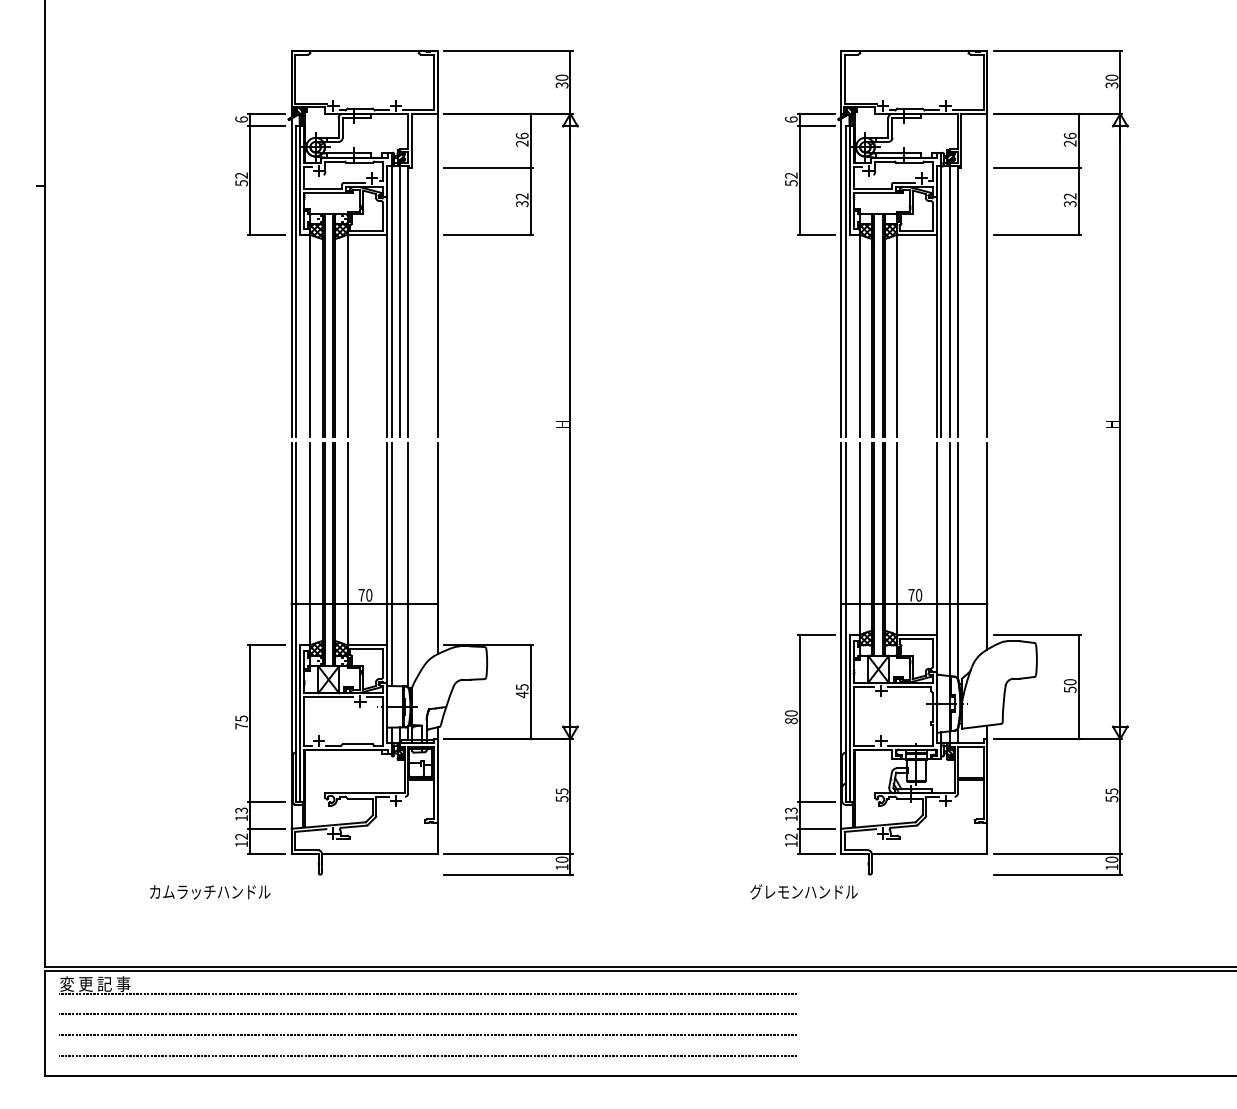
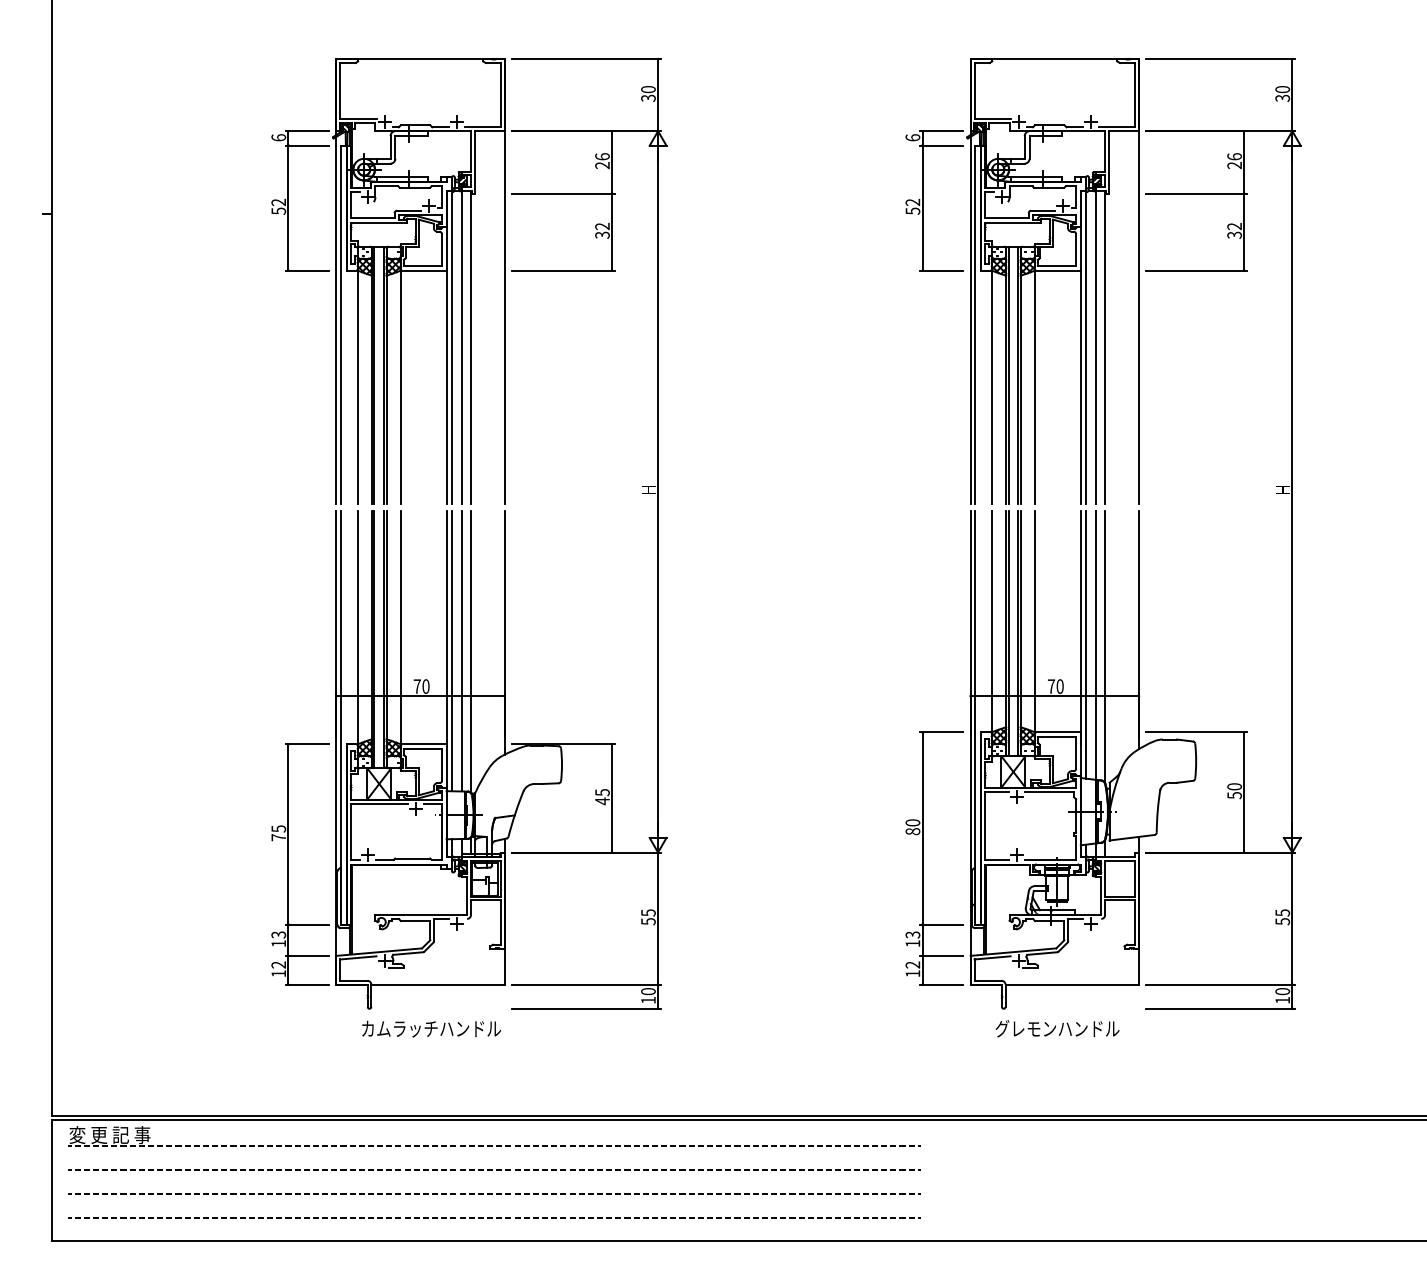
line: (941, 558) -> (1086, 644), added
line: (400, 564) -> (461, 651), added
text: (210, 891) -> (431, 1028), moved
text: (804, 891) -> (1057, 1028), moved

